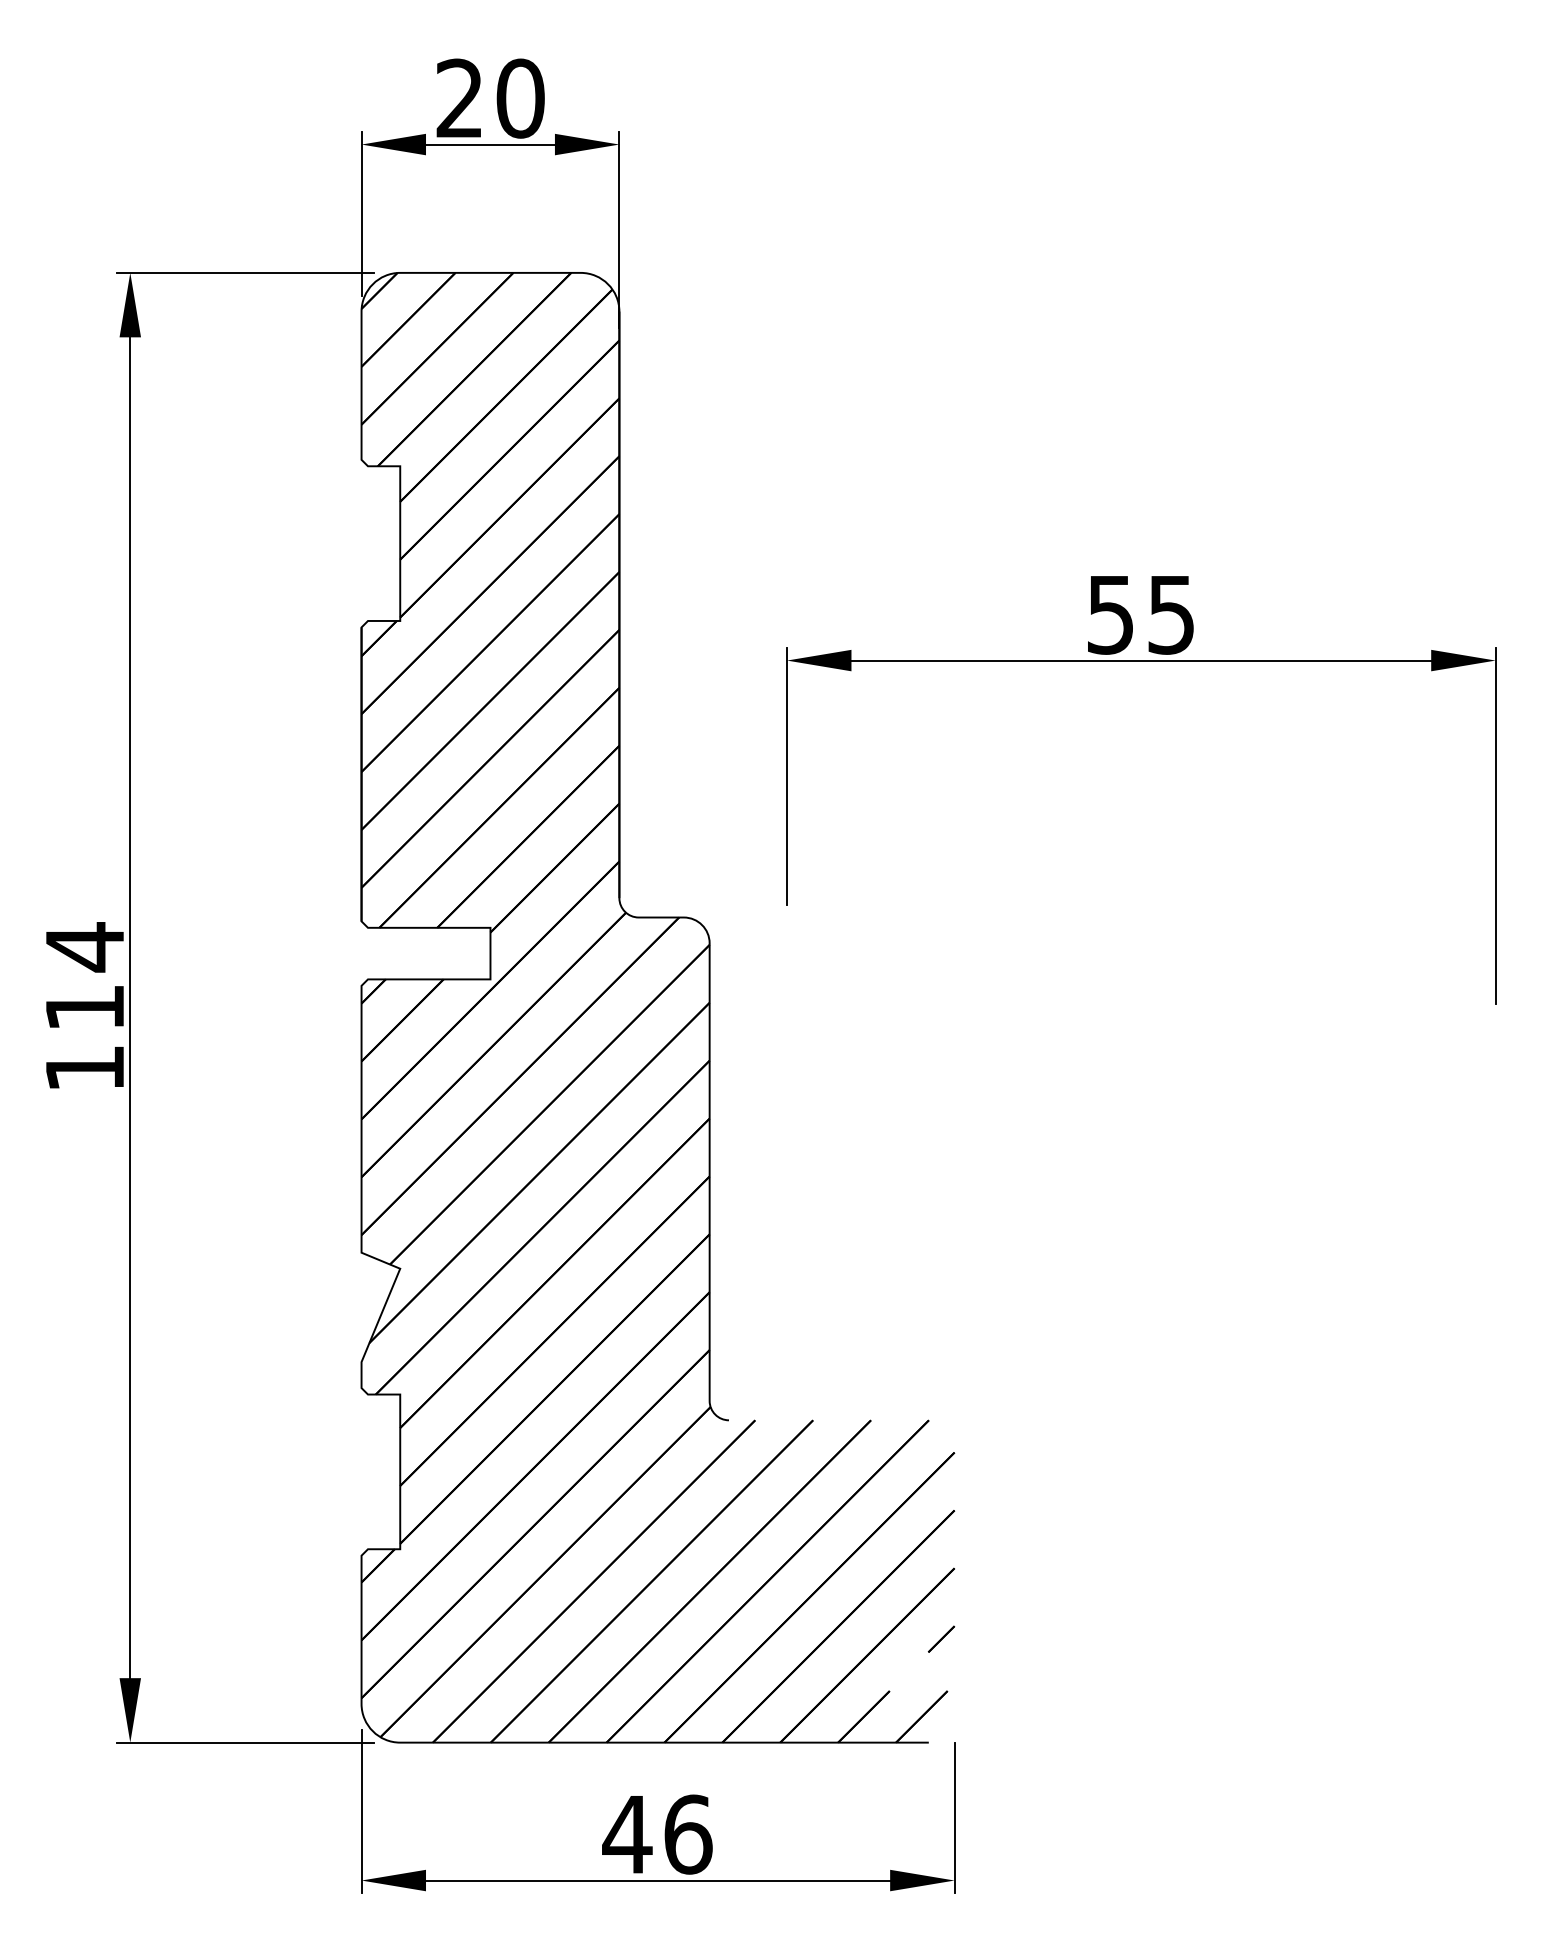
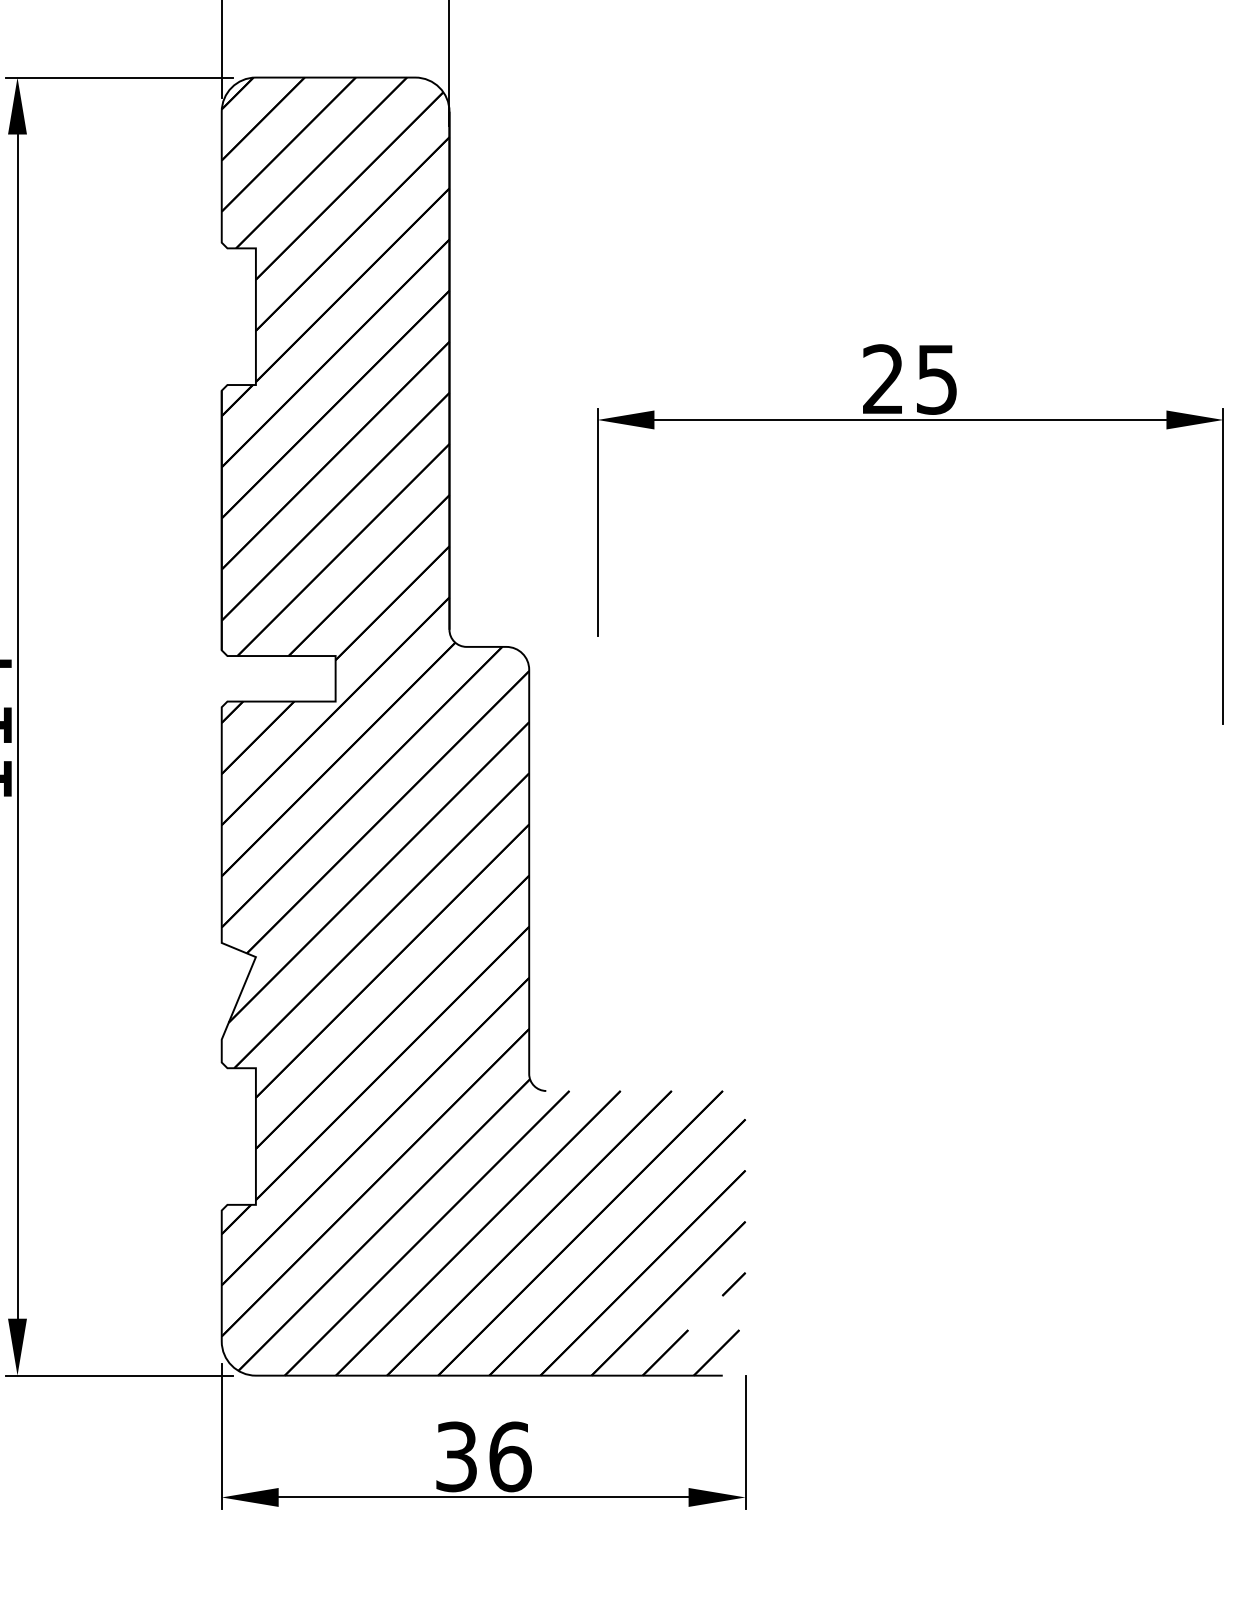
text: (1109, 614) -> (882, 379), 55 -> 25
text: (627, 1834) -> (456, 1456), 46 -> 36

